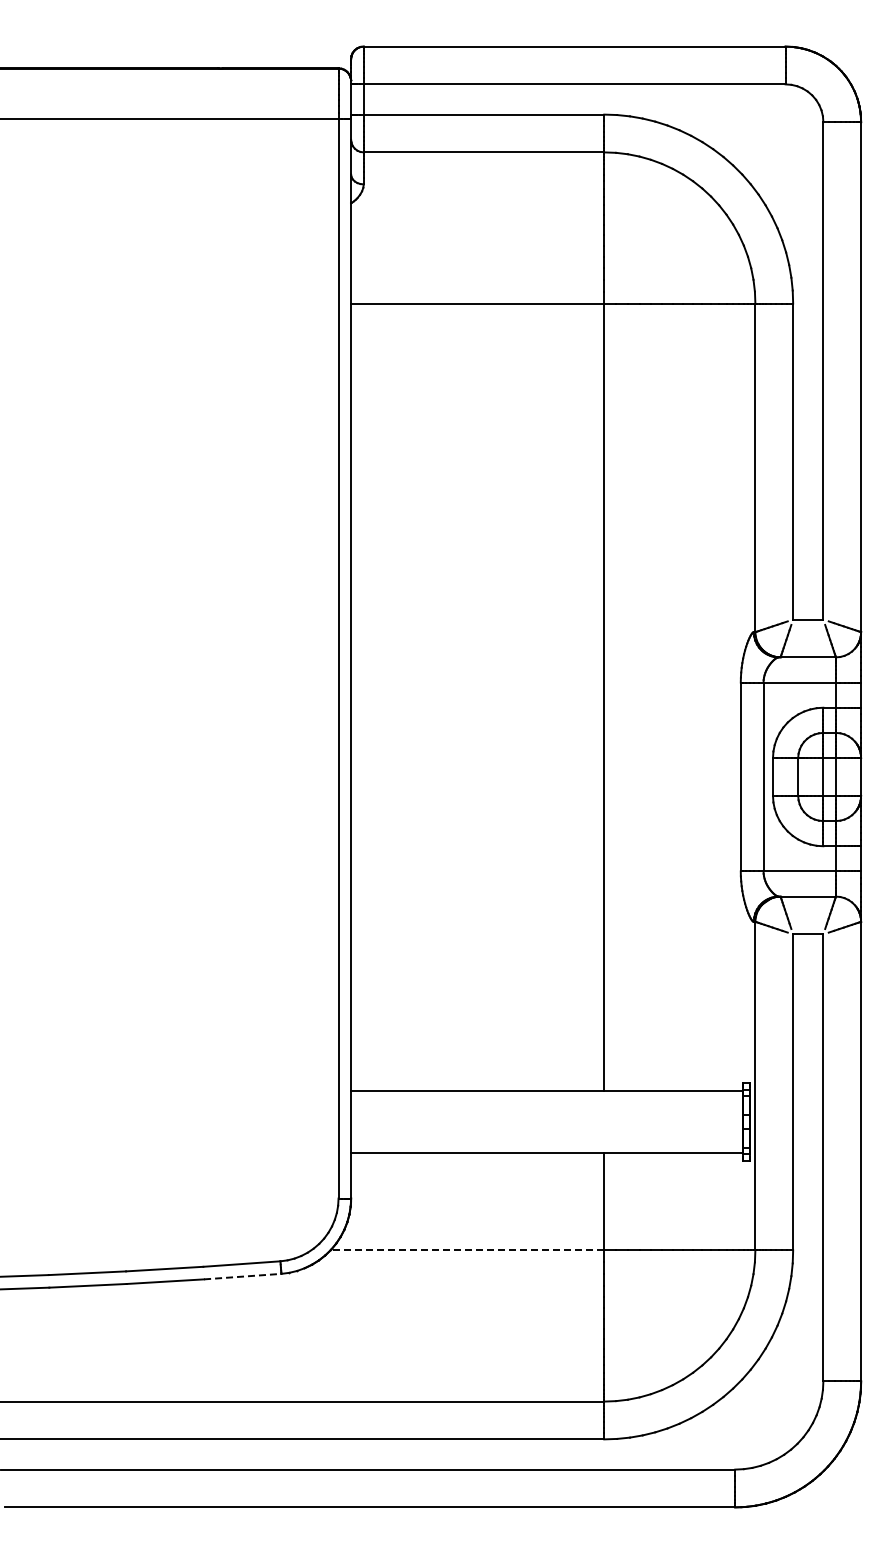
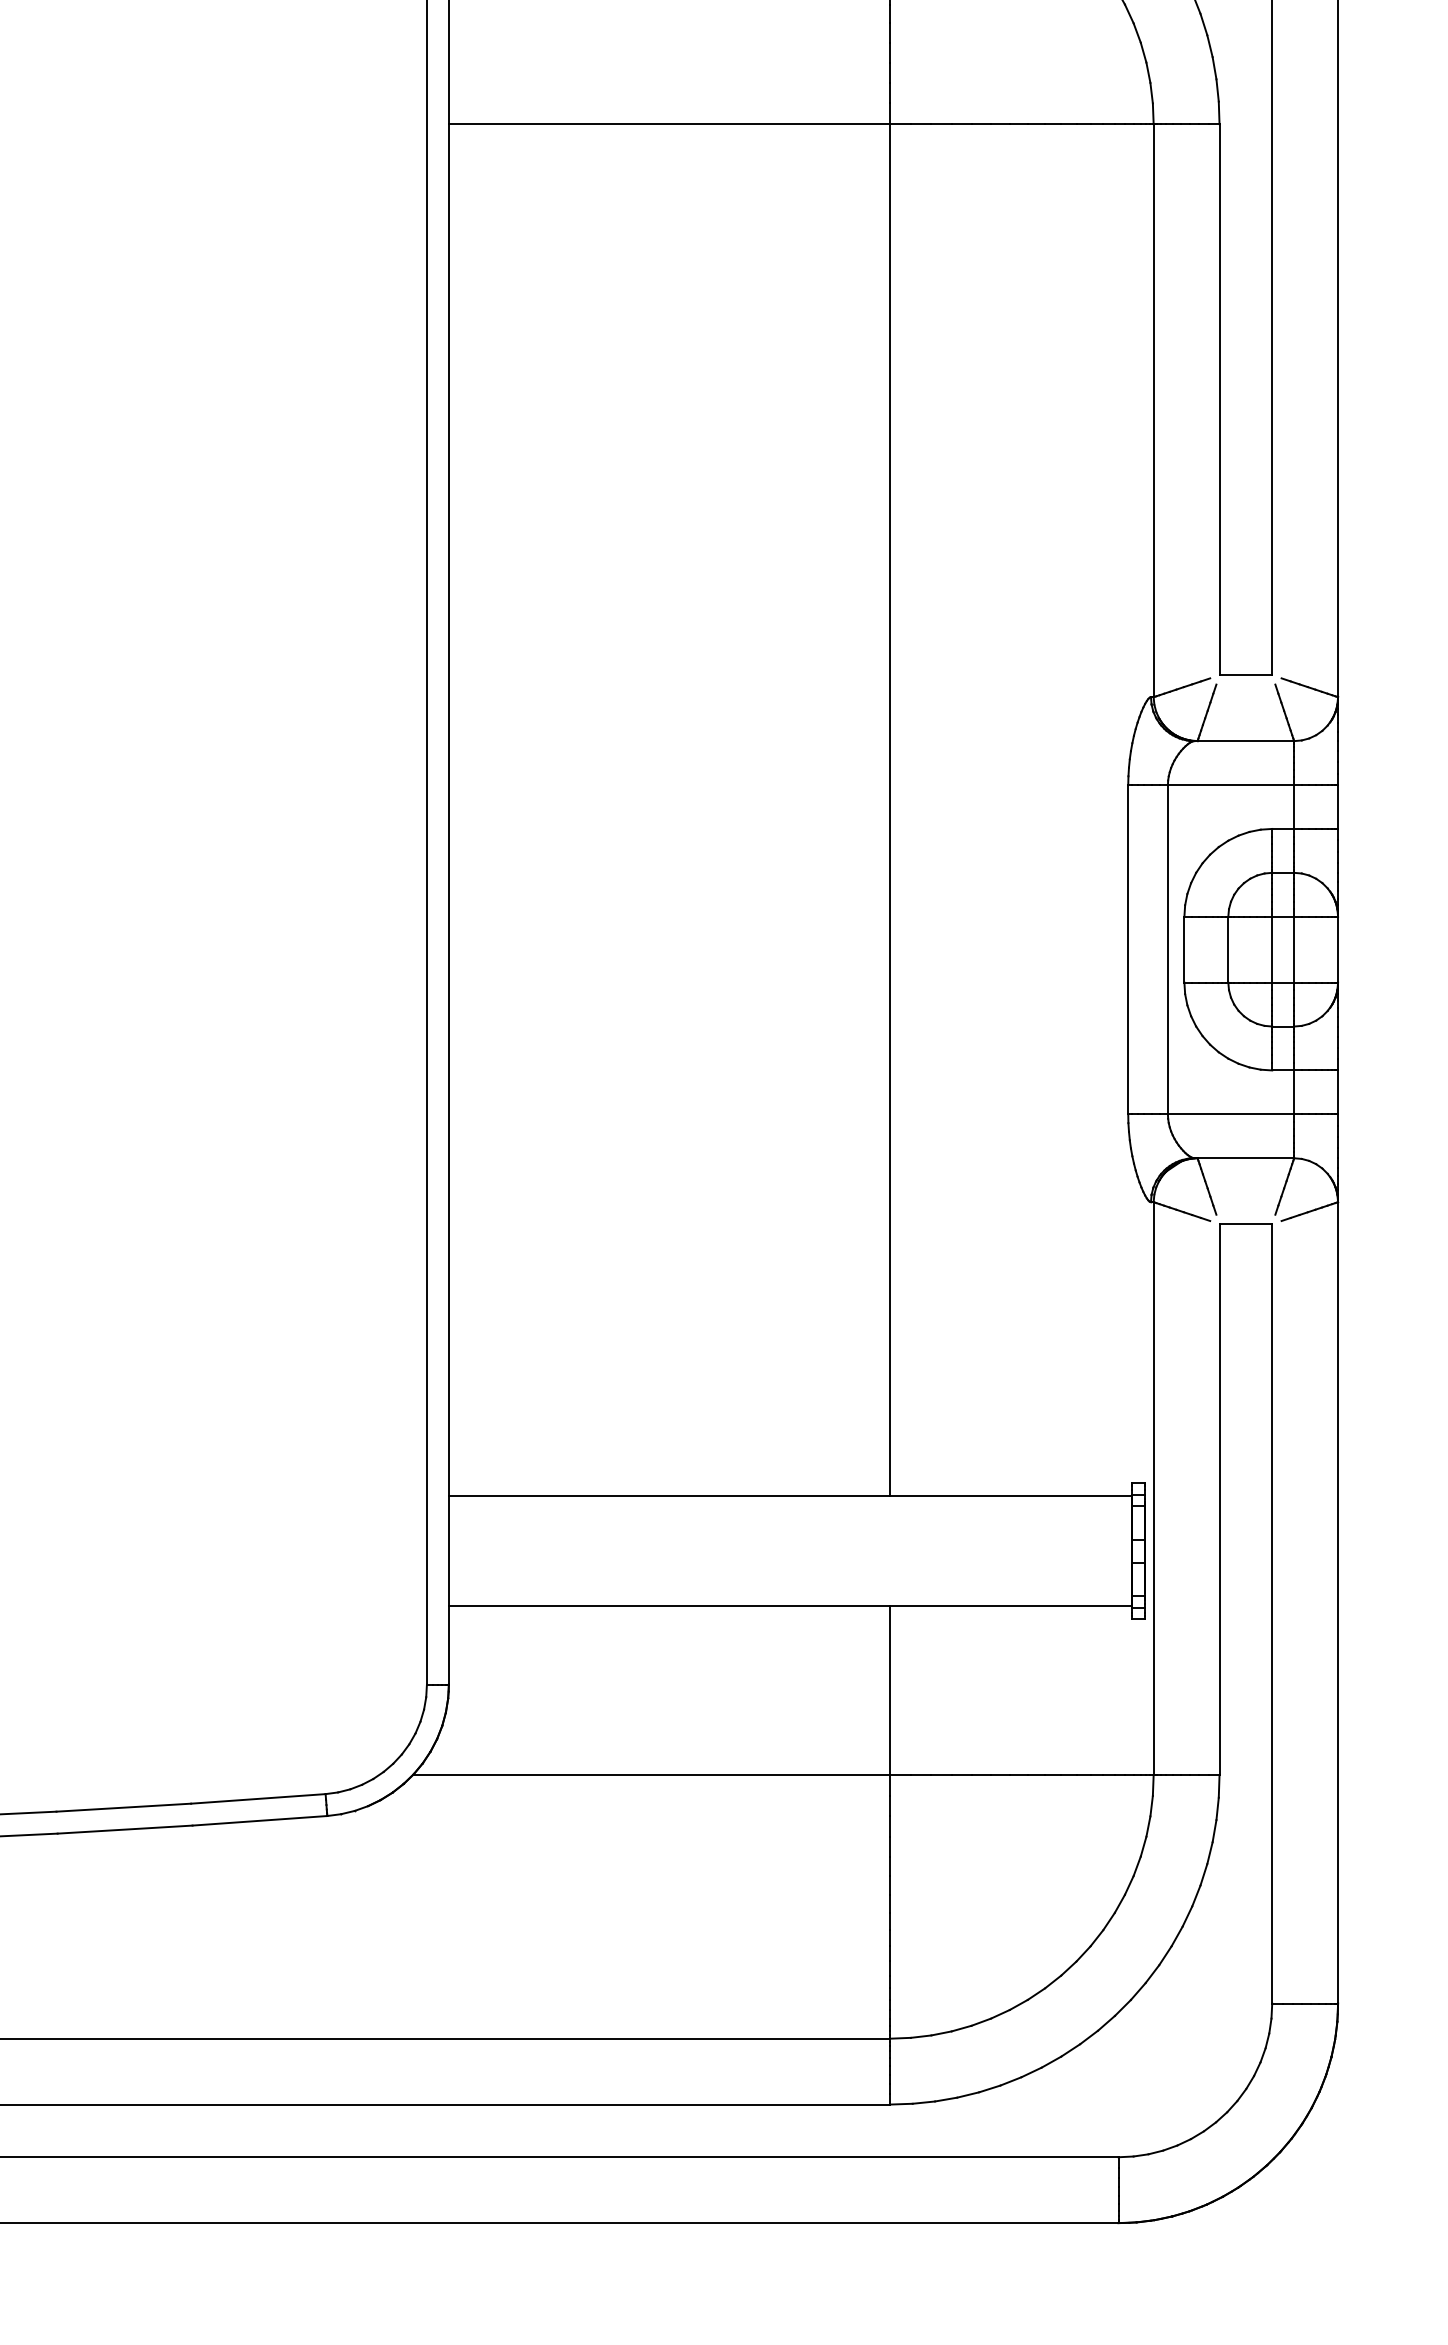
line: (467, 1250) -> (651, 1775), dashed -> solid
line: (242, 1276) -> (259, 1820), dashed -> solid

